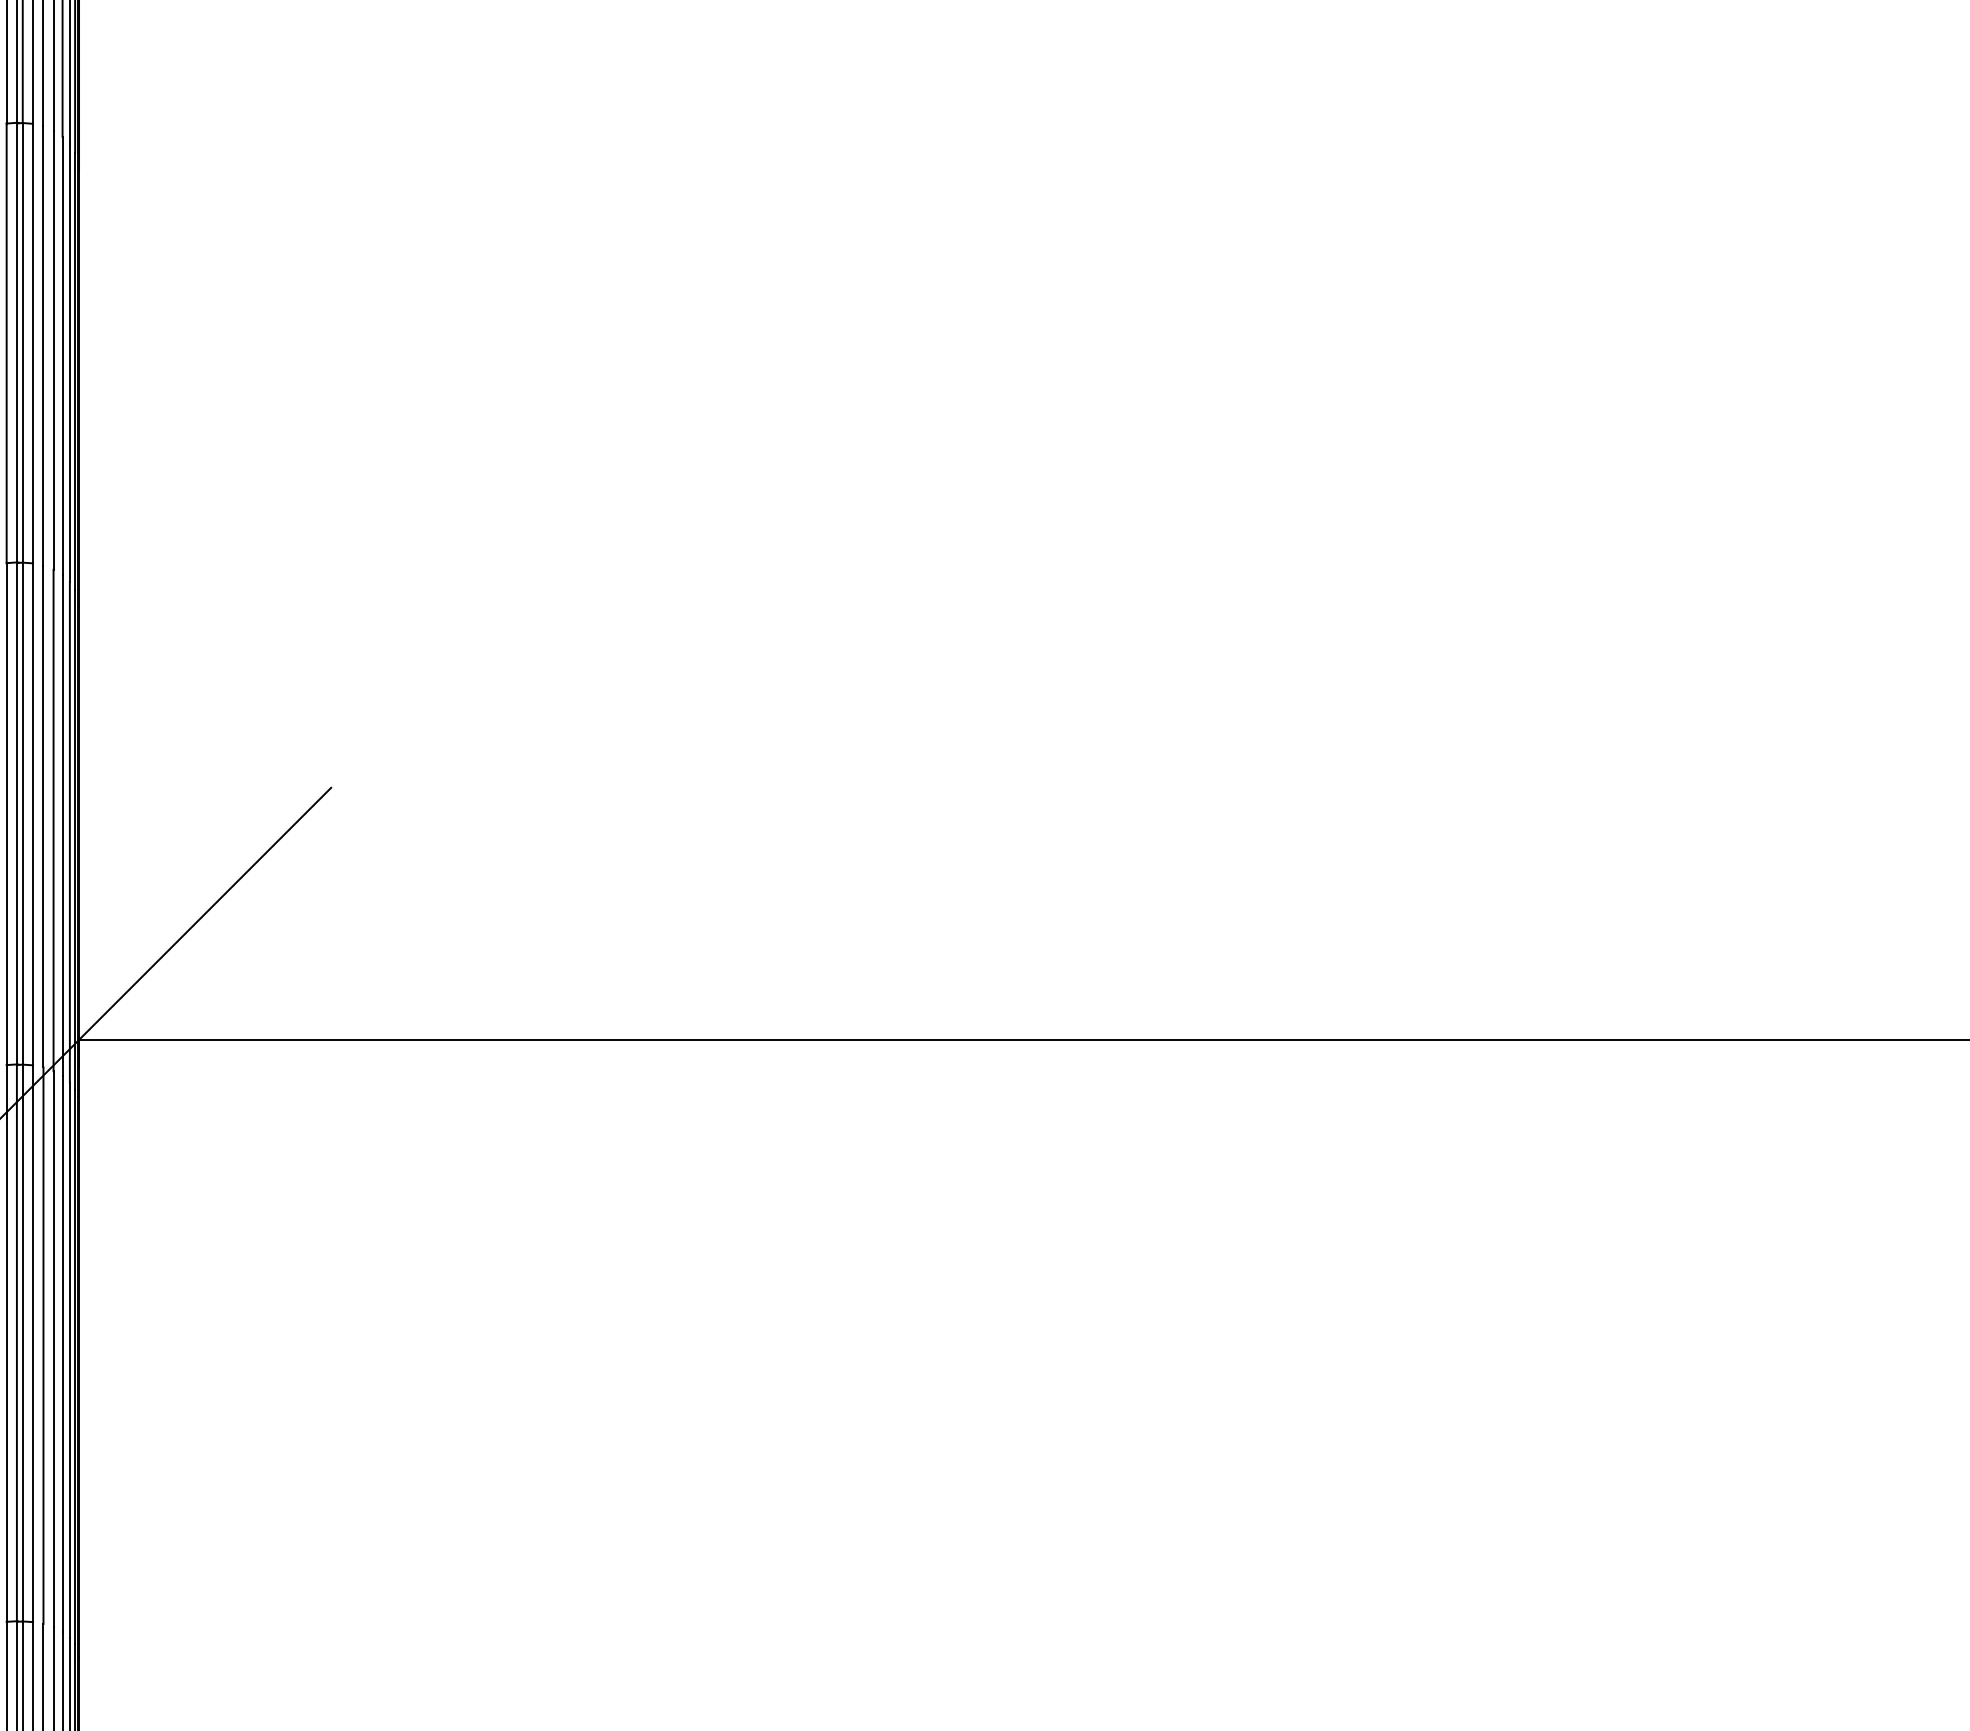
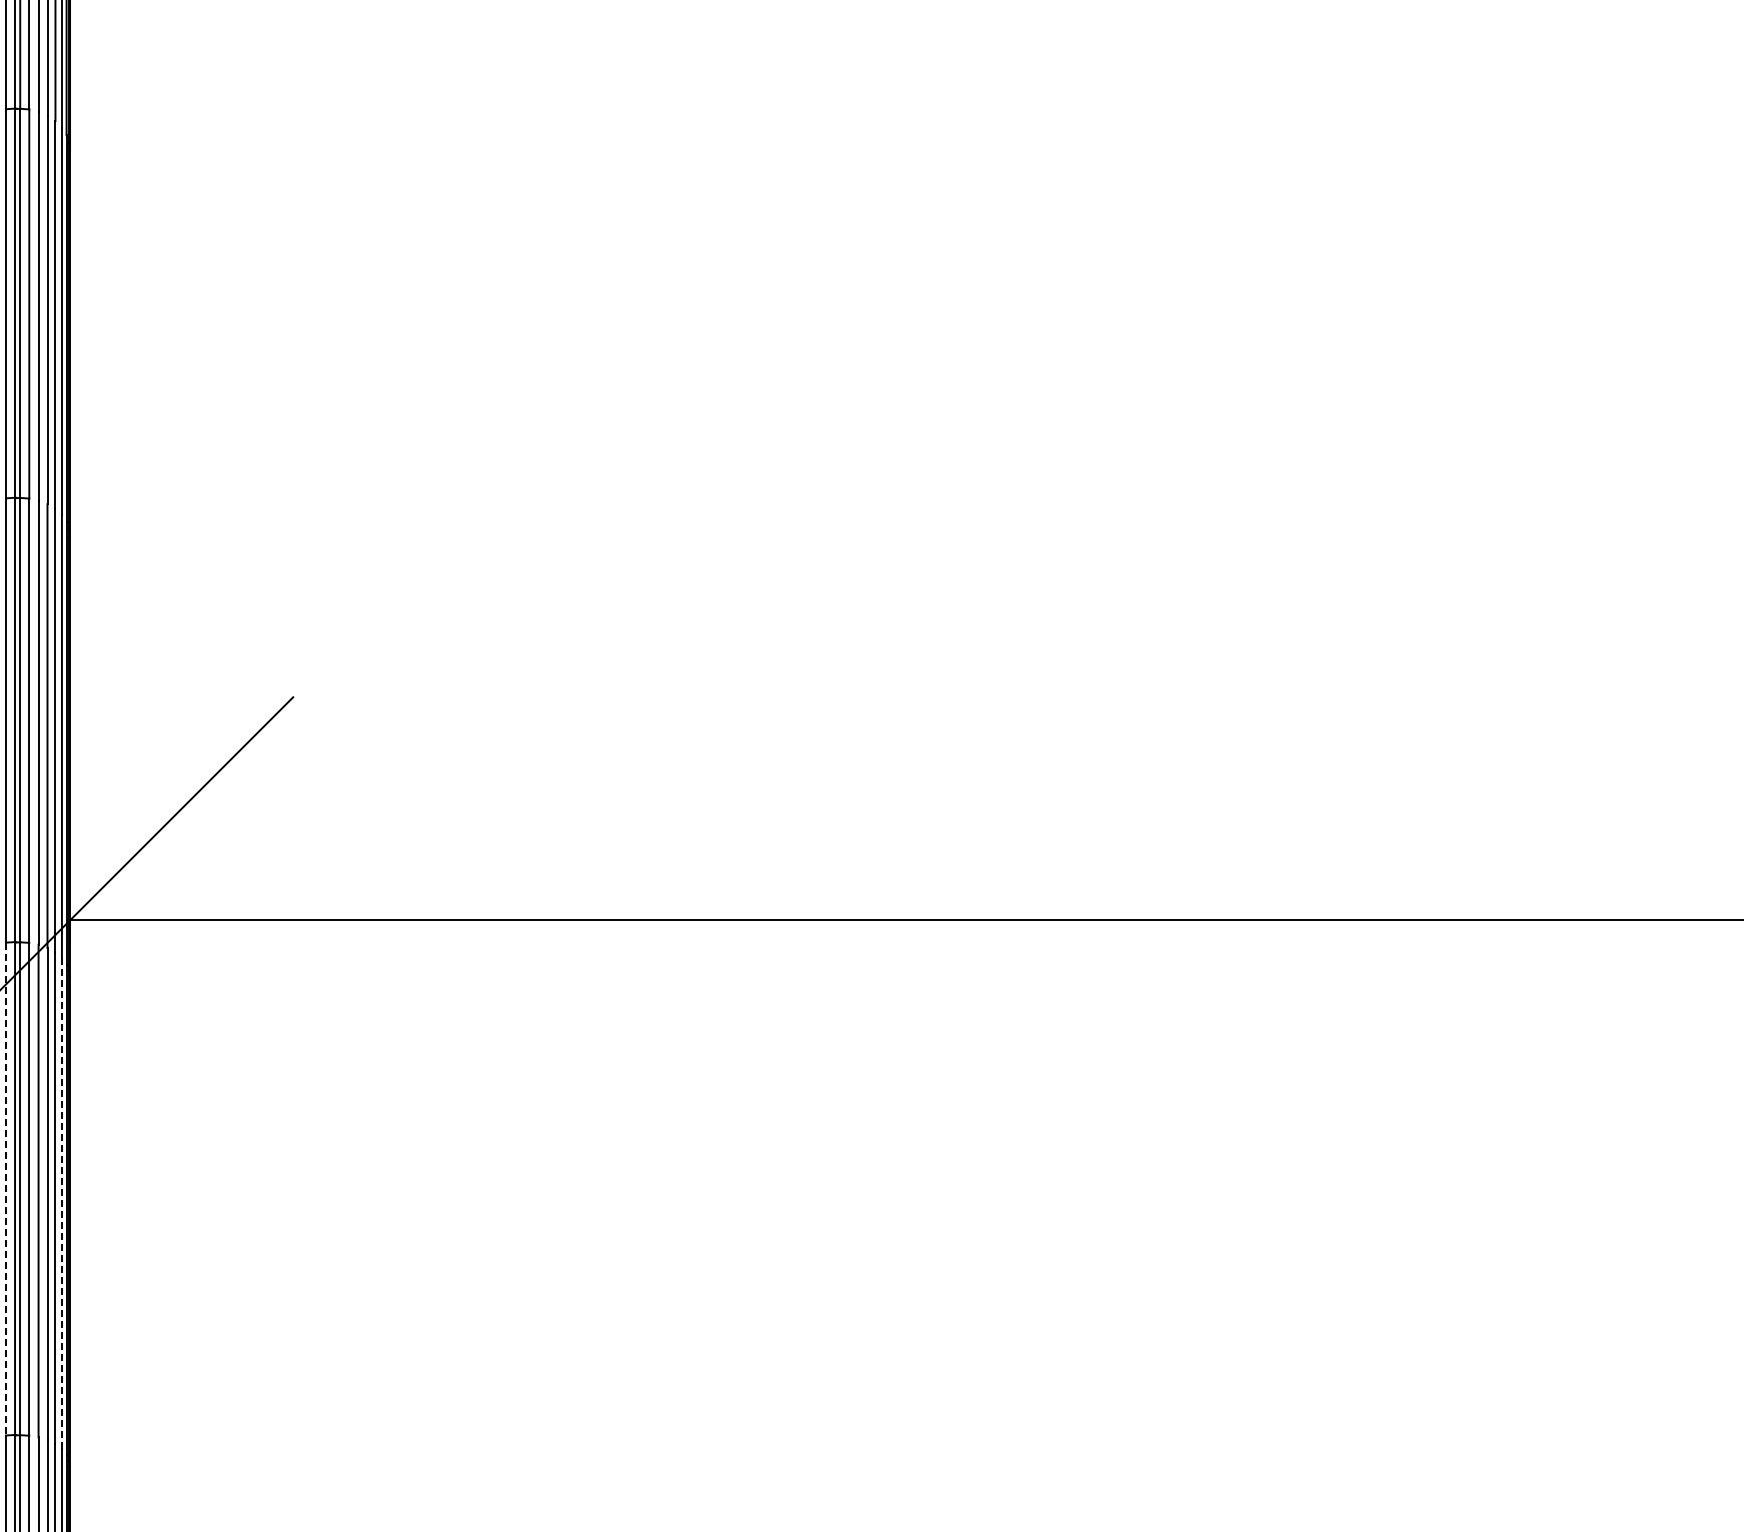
line: (6, 1343) -> (5, 1189), solid -> dashed
line: (69, 1359) -> (61, 1203), solid -> dashed

